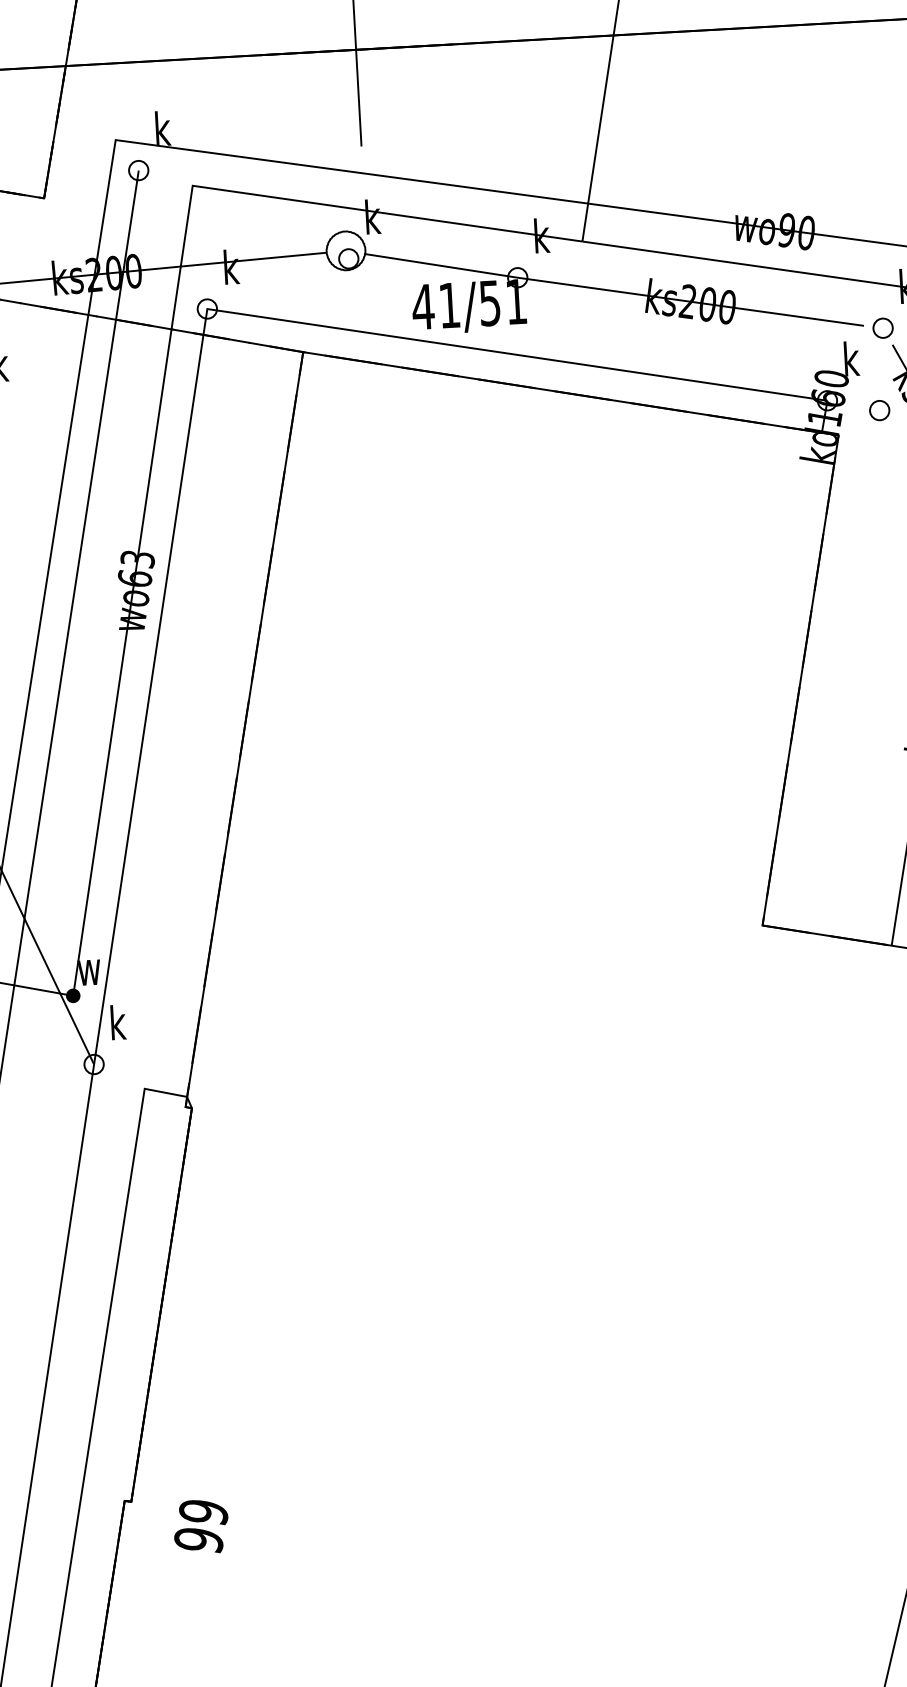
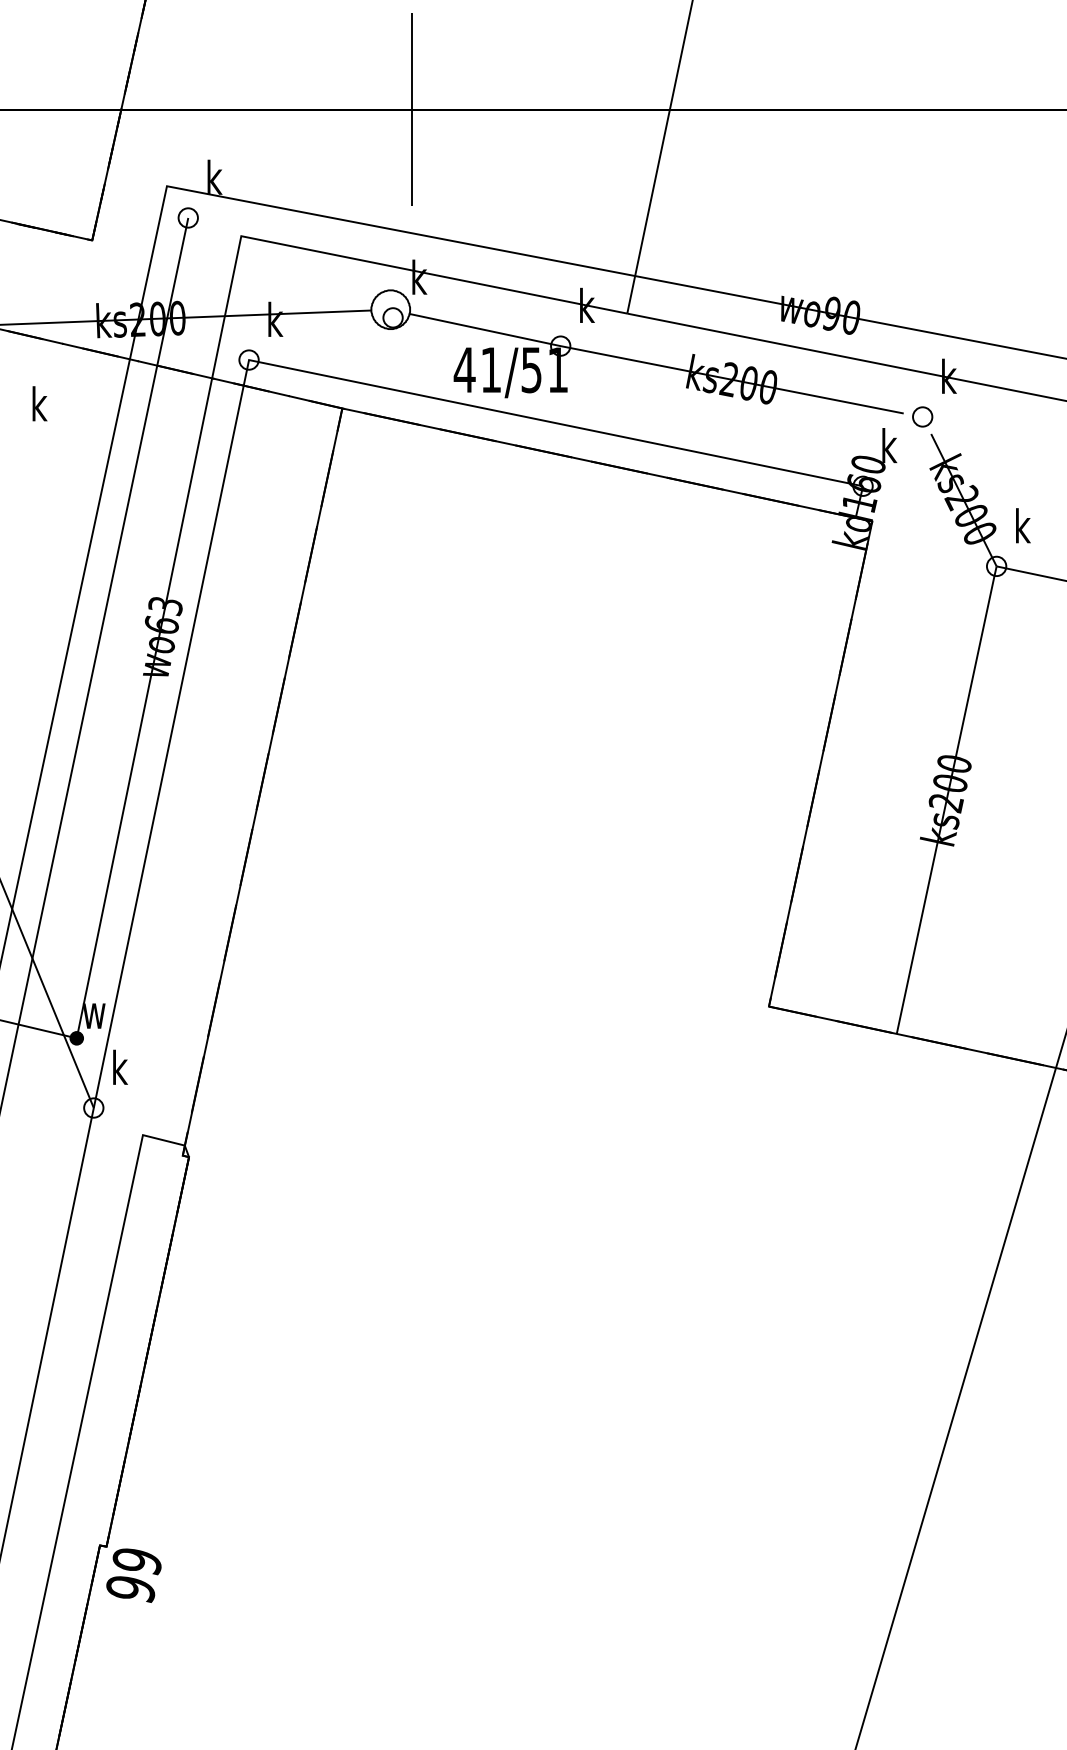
part: (879, 410) -> (914, 498), removed
text: (200, 1526) -> (133, 1575), moved

